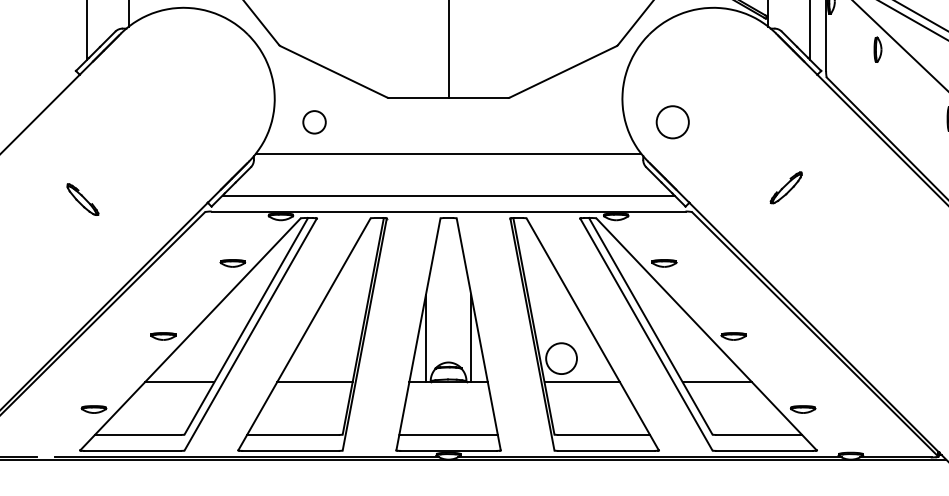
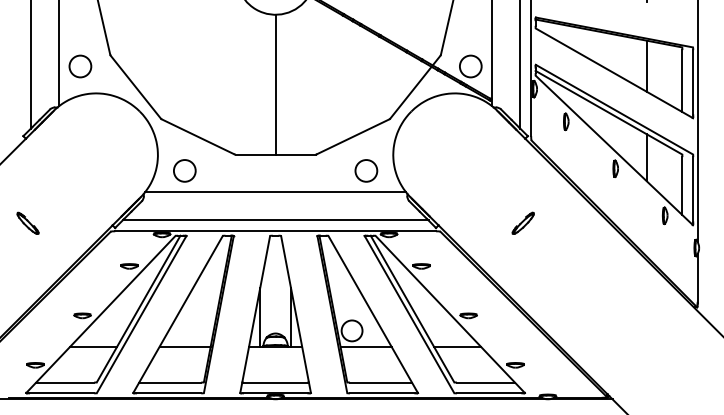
circle: (314, 121) -> (184, 170), size x1.43
circle: (672, 121) -> (366, 170), moved
part: (785, 186) -> (522, 222), moved

